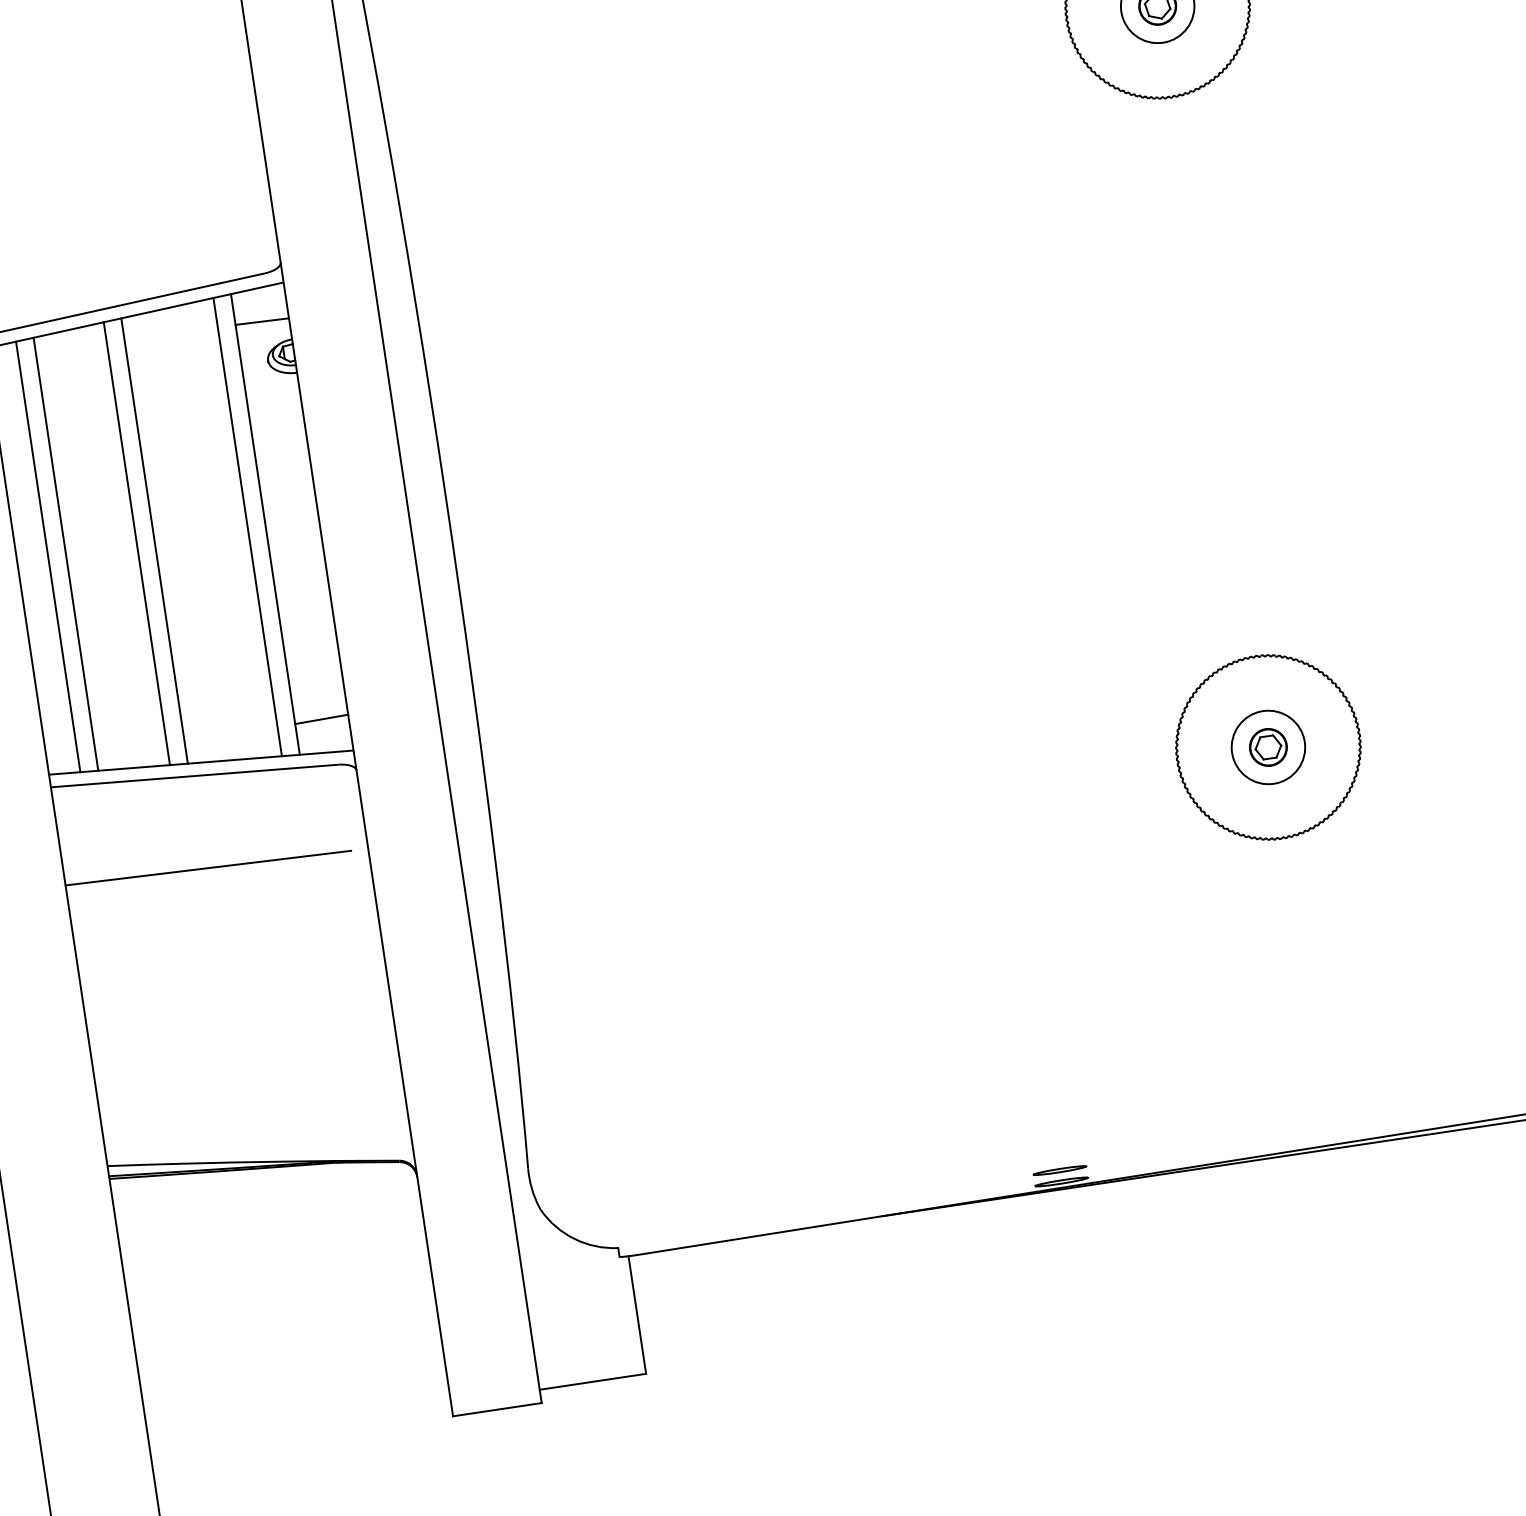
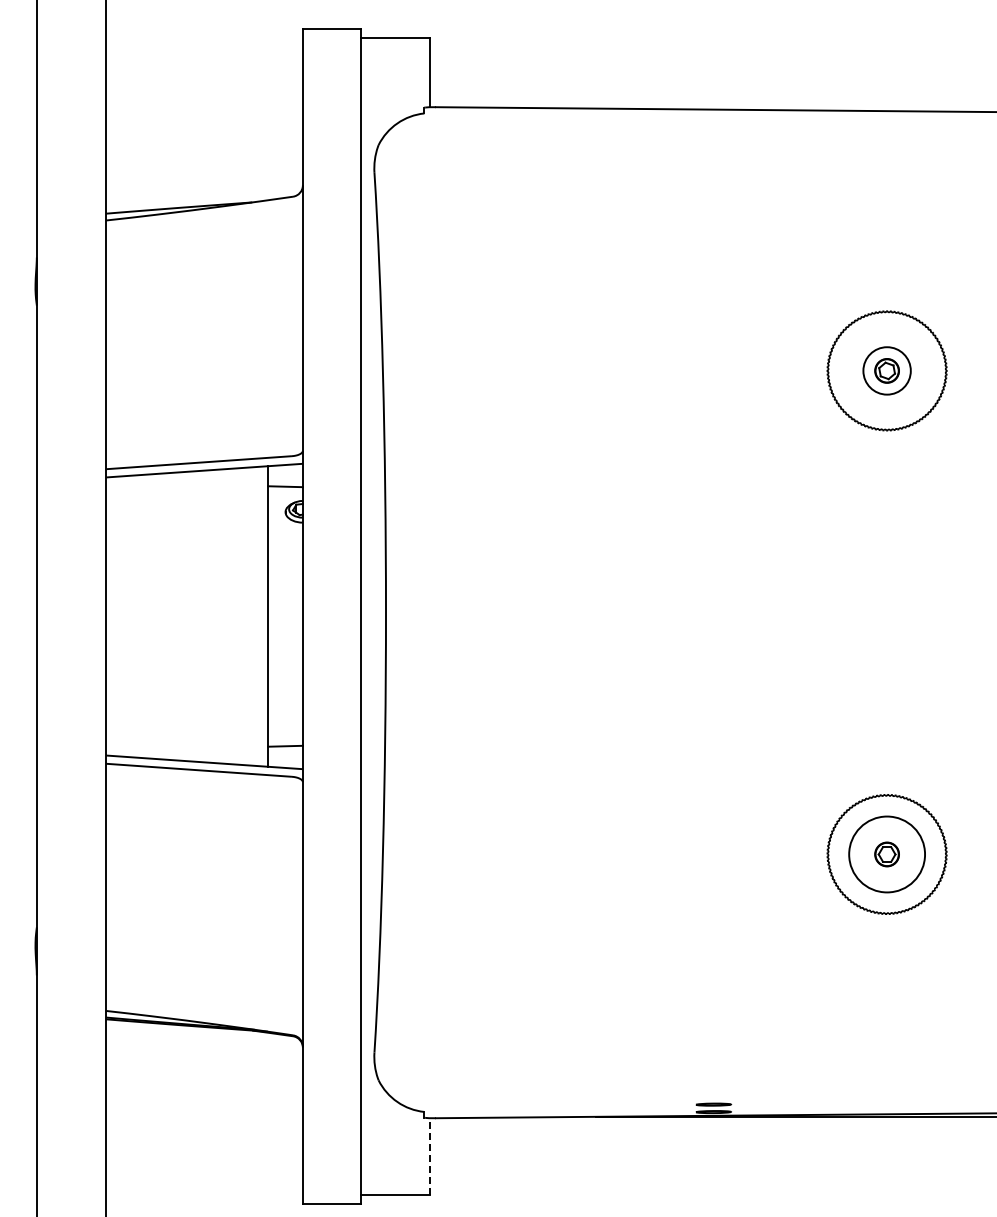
line: (247, 527) -> (256, 616), removed
line: (153, 541) -> (195, 616), removed
line: (137, 543) -> (184, 616), removed
line: (66, 554) -> (138, 616), removed
line: (48, 556) -> (126, 616), removed
circle: (1267, 747) -> (886, 854), size x1.6
line: (207, 866) -> (198, 829), removed
line: (637, 1314) -> (430, 1156), solid -> dashed

